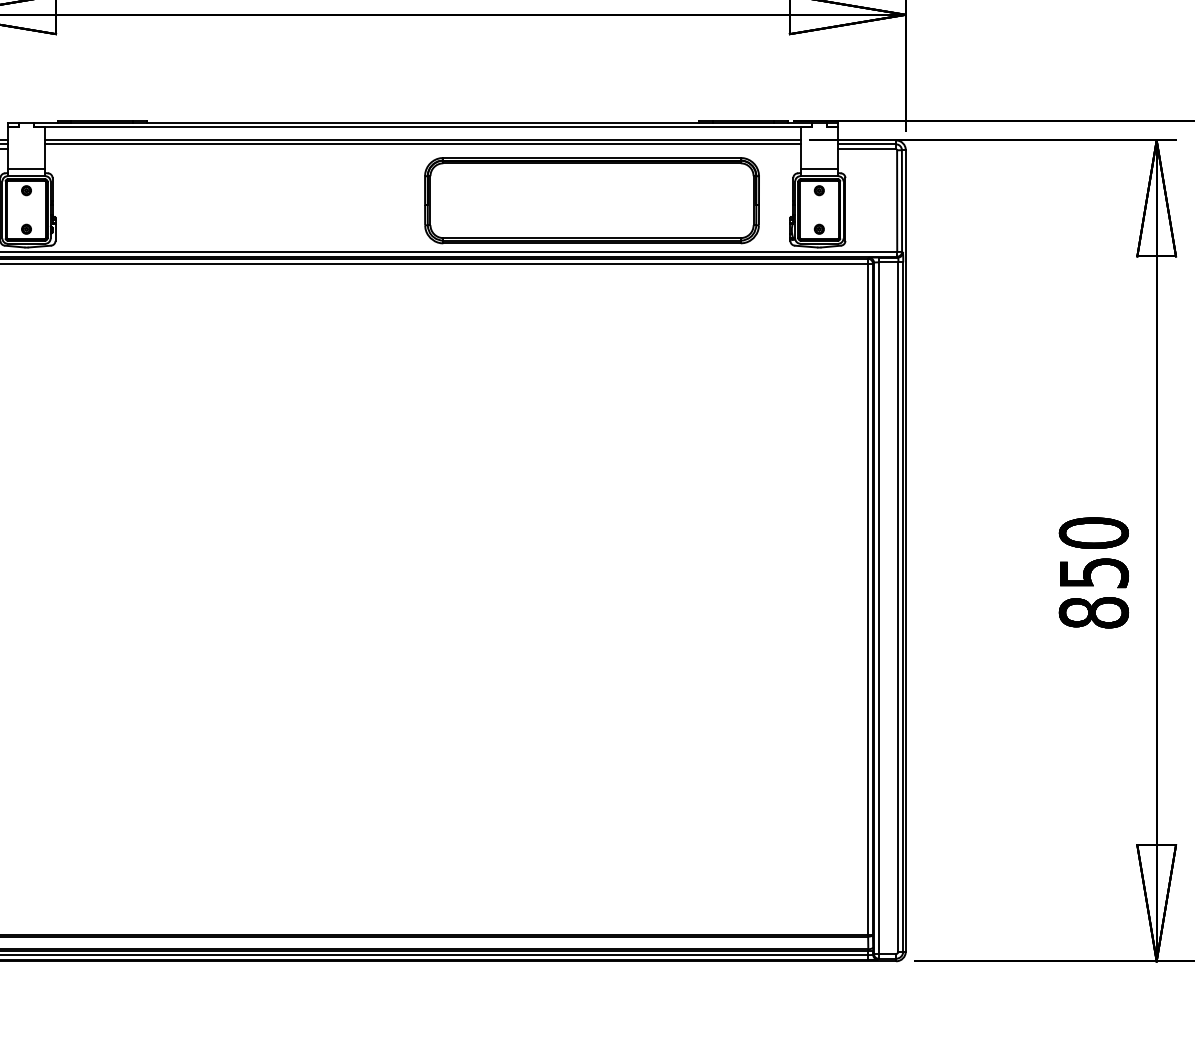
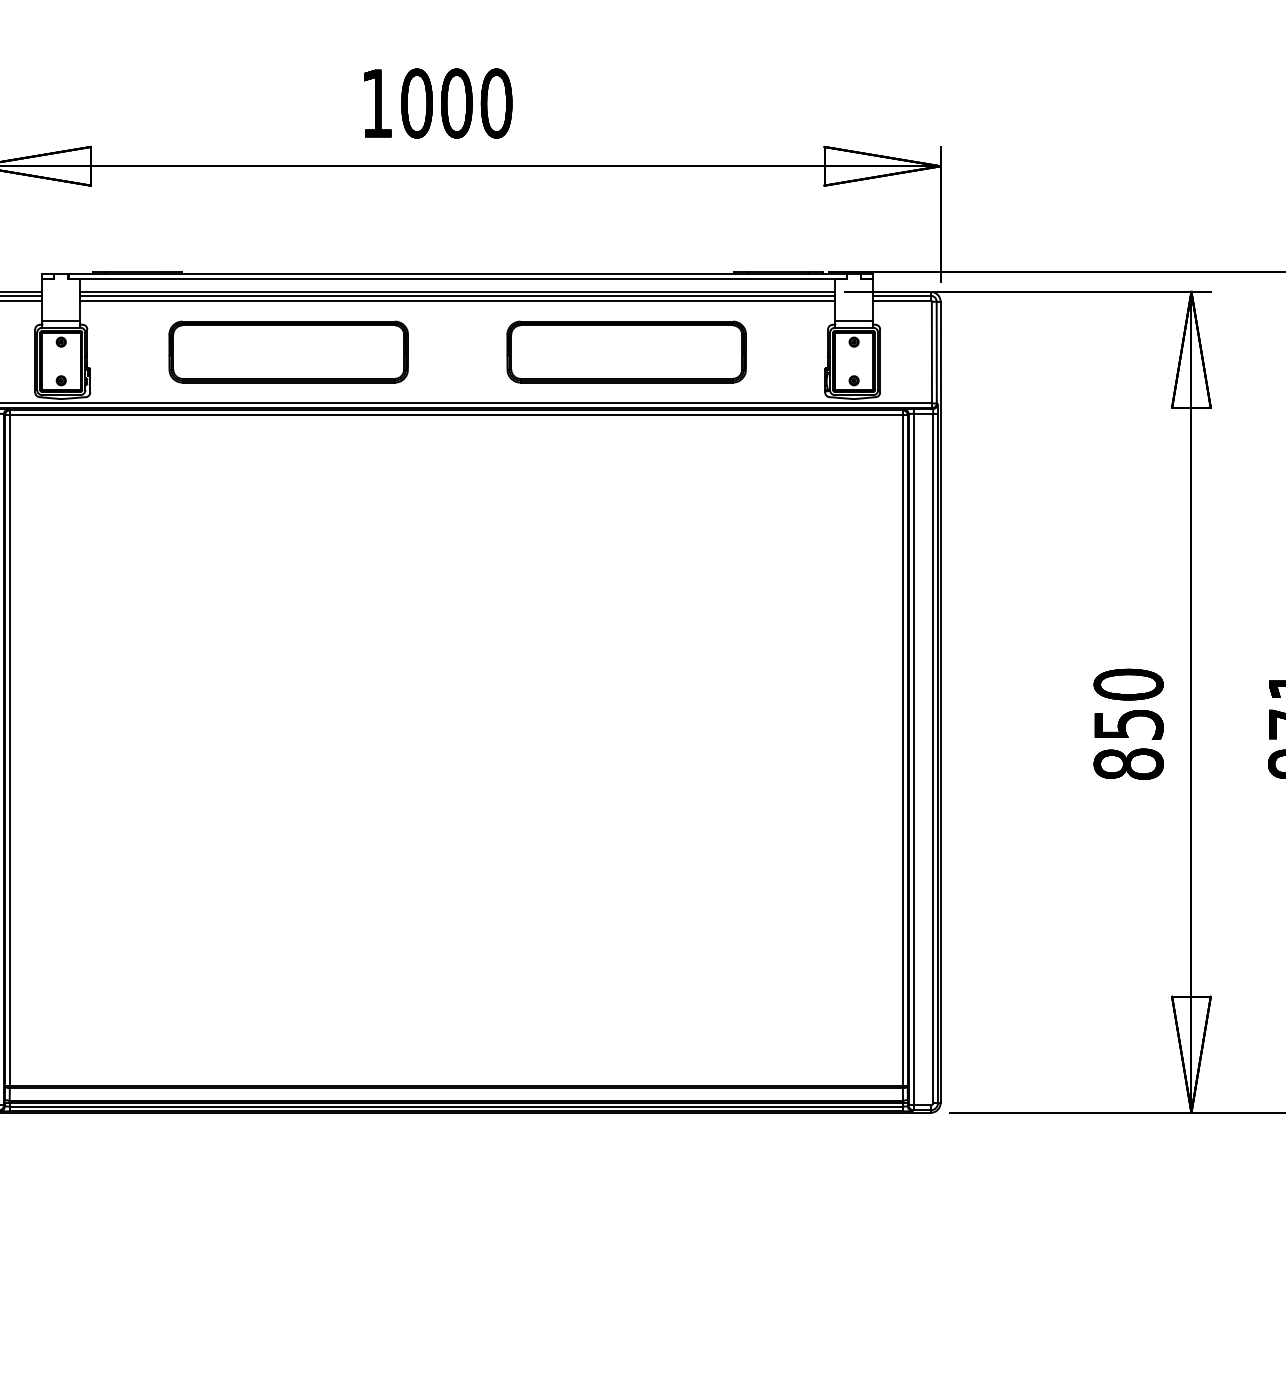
line: (422, 149) -> (457, 300), added
part: (253, 200) -> (288, 351), added
part: (591, 200) -> (626, 351), size x0.71

